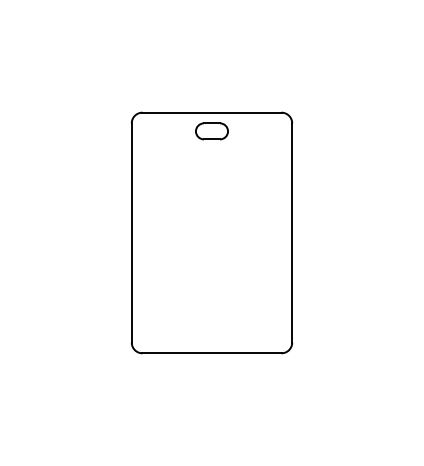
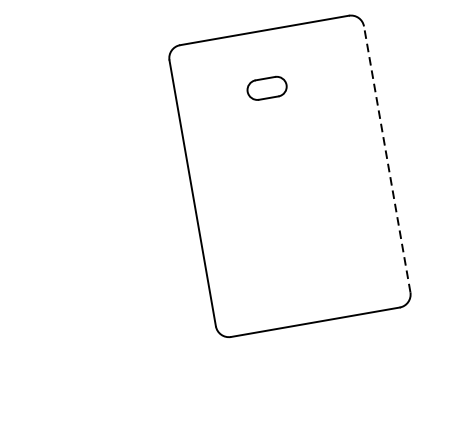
part: (211, 131) -> (266, 88), moved
line: (292, 232) -> (387, 158), solid -> dashed

